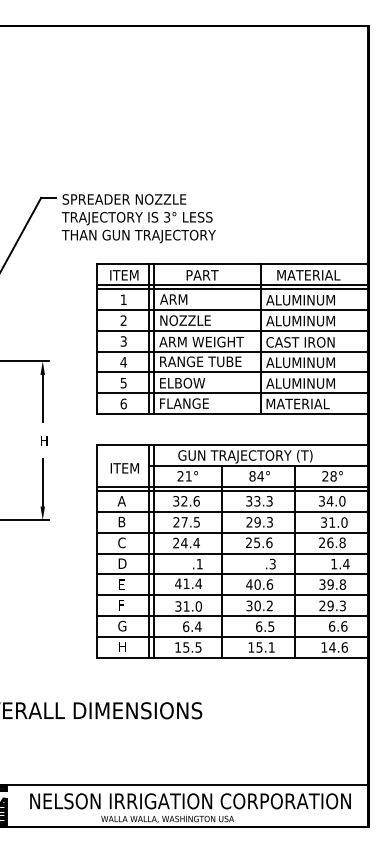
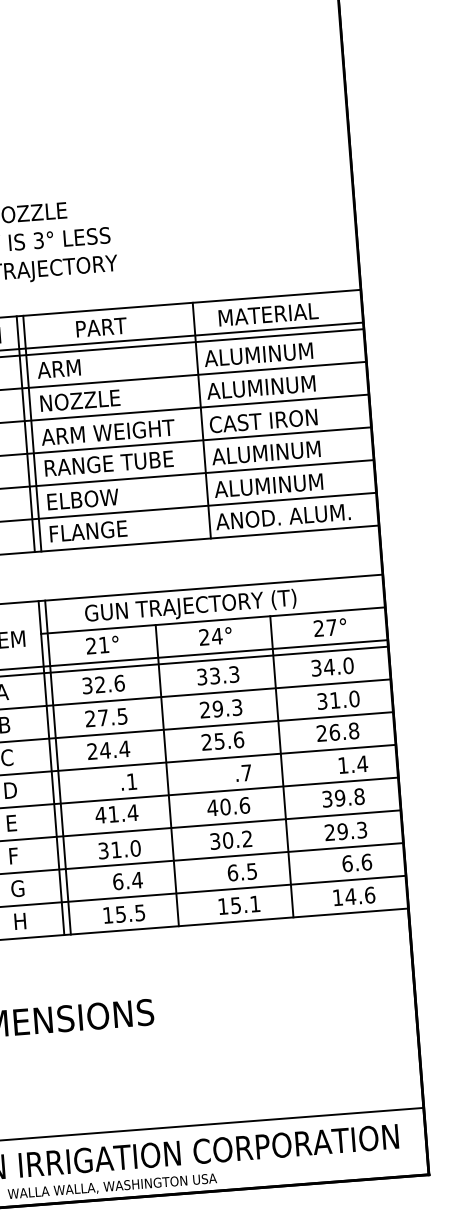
text: (307, 403) -> (281, 516), MATERIAL -> ANOD. ALUM.
text: (252, 476) -> (204, 637), 84° -> 24°
text: (333, 476) -> (331, 627), 28° -> 27°
text: (272, 563) -> (246, 771), .3 -> .7

